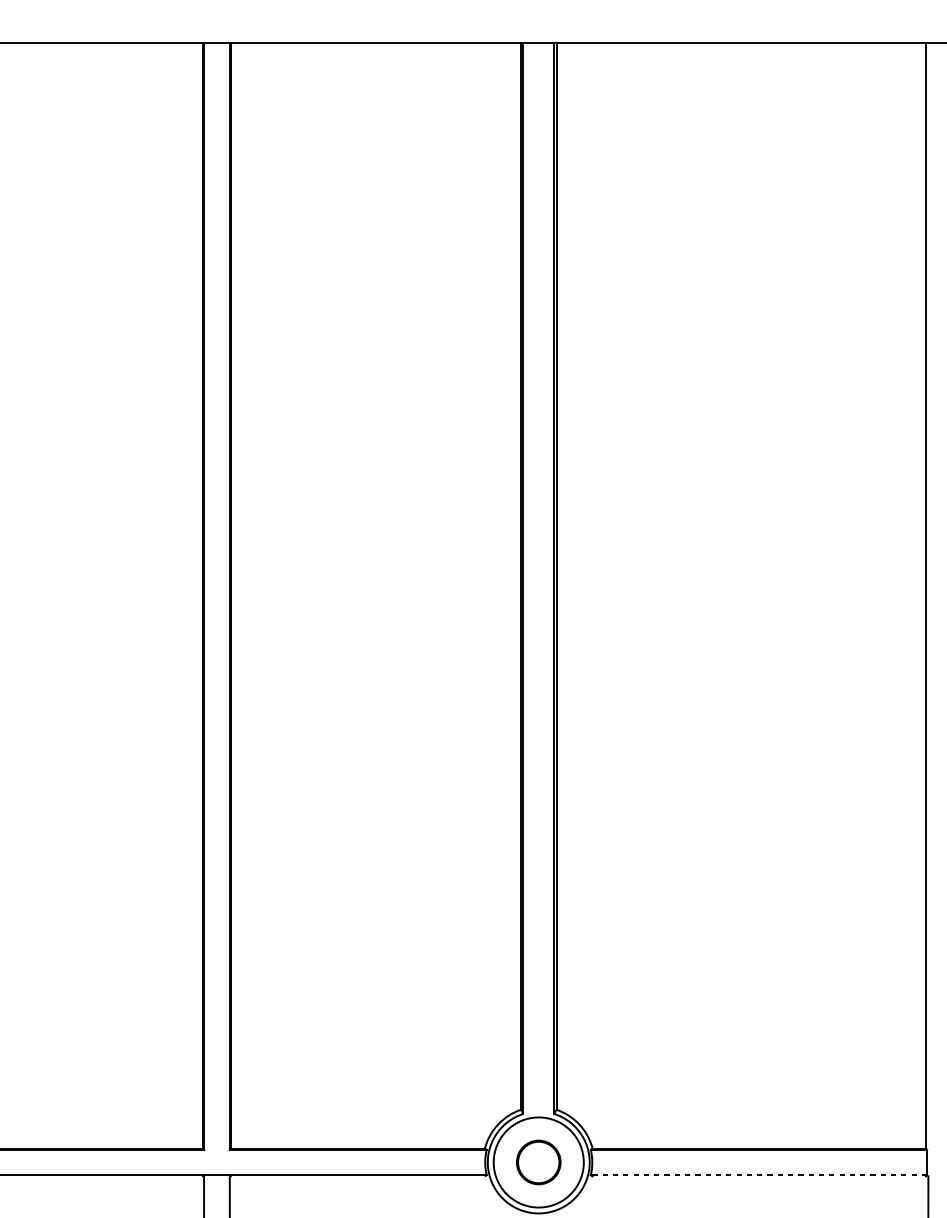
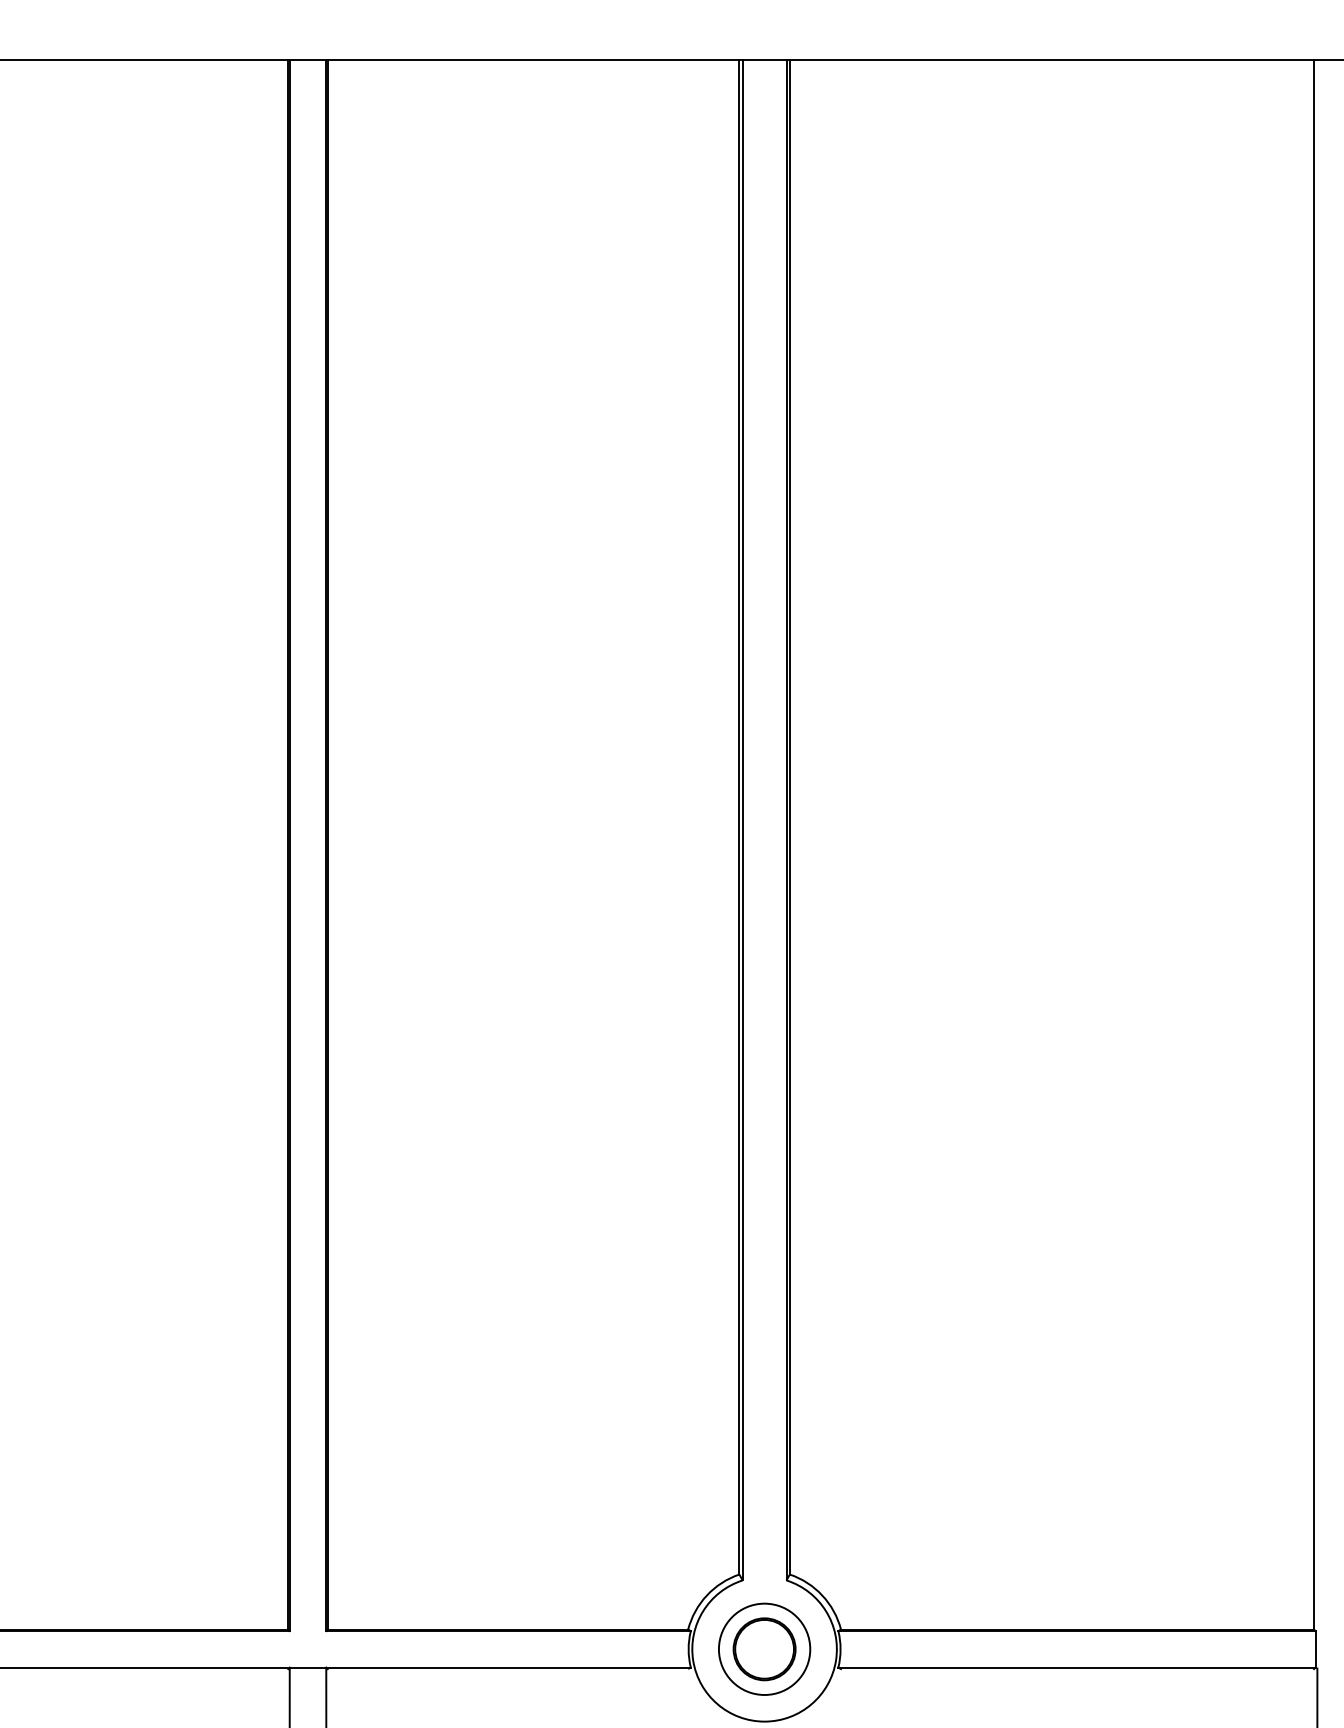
circle: (538, 1161) -> (764, 1648), size x0.71
line: (758, 1175) -> (1076, 1667), dashed -> solid

